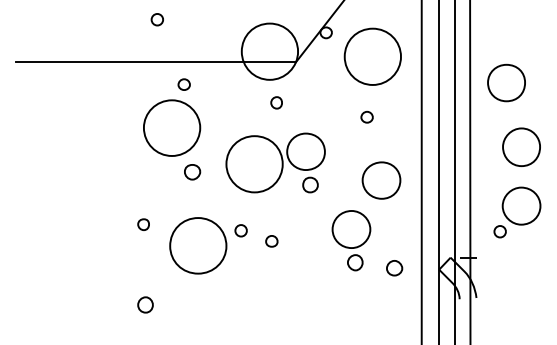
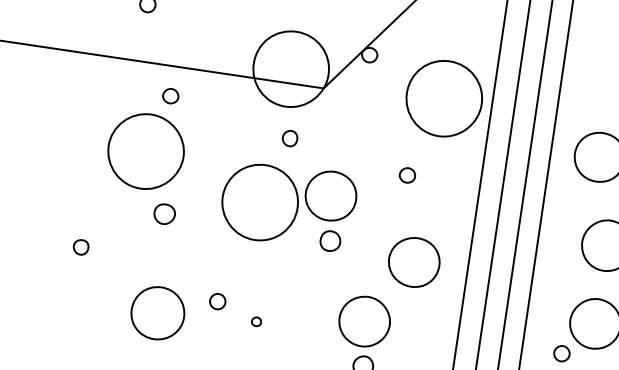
part: (372, 56) -> (443, 98), moved
part: (275, 162) -> (288, 204), moved
part: (143, 224) -> (80, 247), moved
part: (271, 241) -> (256, 321), size x0.6
part: (198, 245) -> (158, 312), size x0.7

